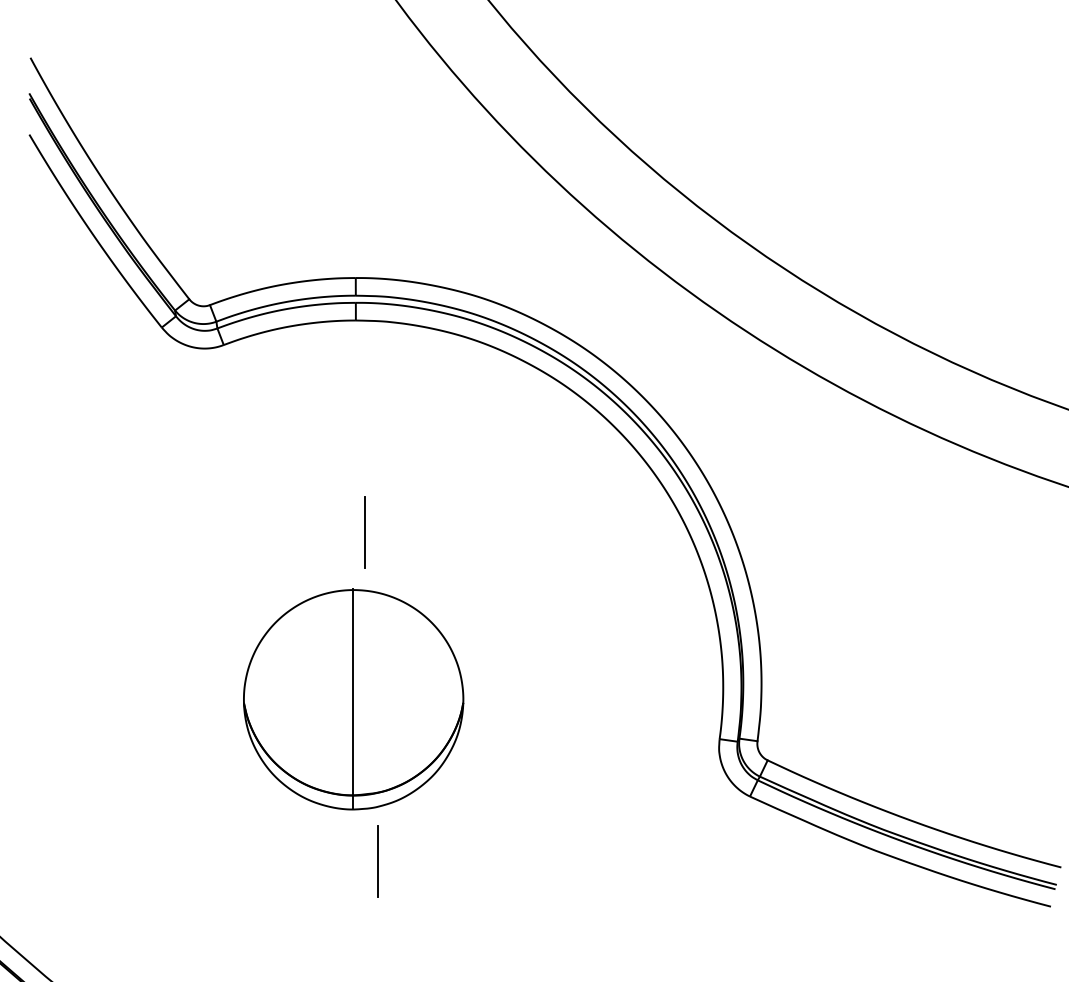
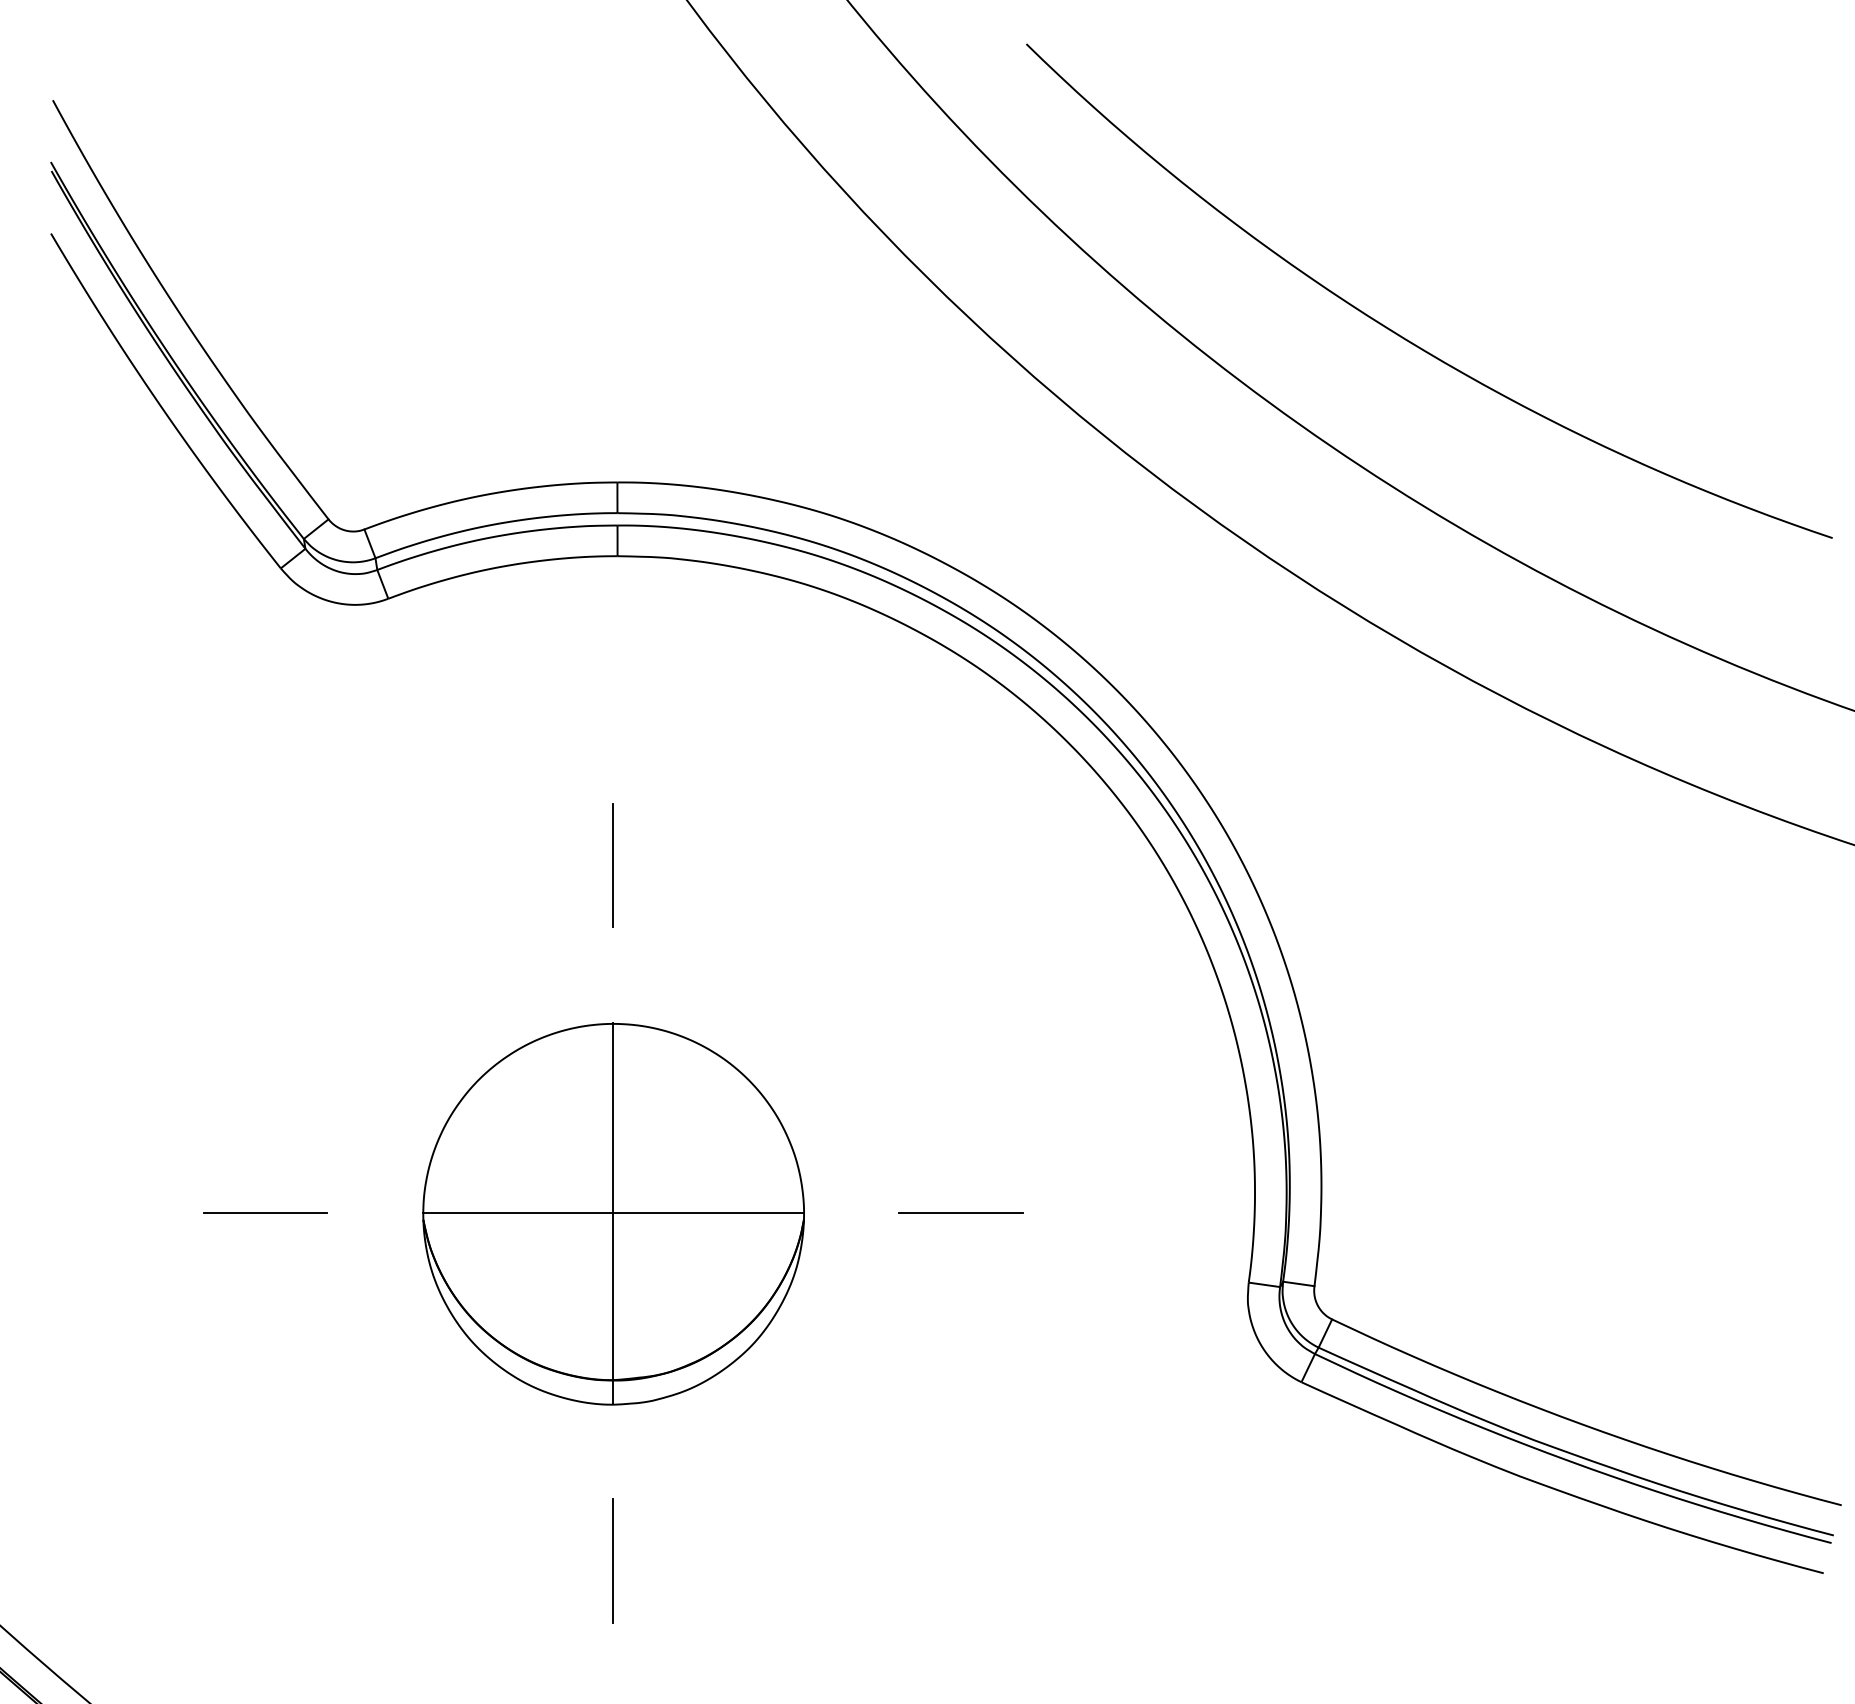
curve: (807, 192) -> (1401, 334), added
line: (364, 532) -> (611, 865), moved
line: (152, 699) -> (264, 1213), added
line: (353, 699) -> (613, 1213), added
line: (553, 699) -> (960, 1213), added
line: (377, 861) -> (611, 1560), moved

